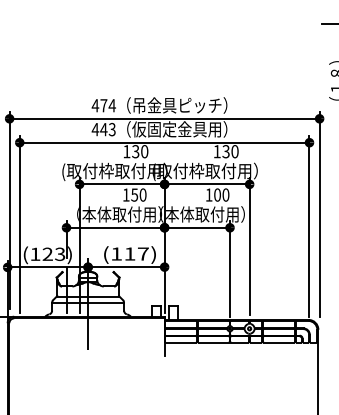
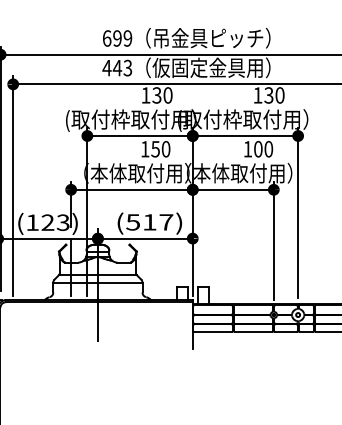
text: (103, 105) -> (116, 38), 474 -> 699
text: (116, 253) -> (133, 221), (117) -> (517)

